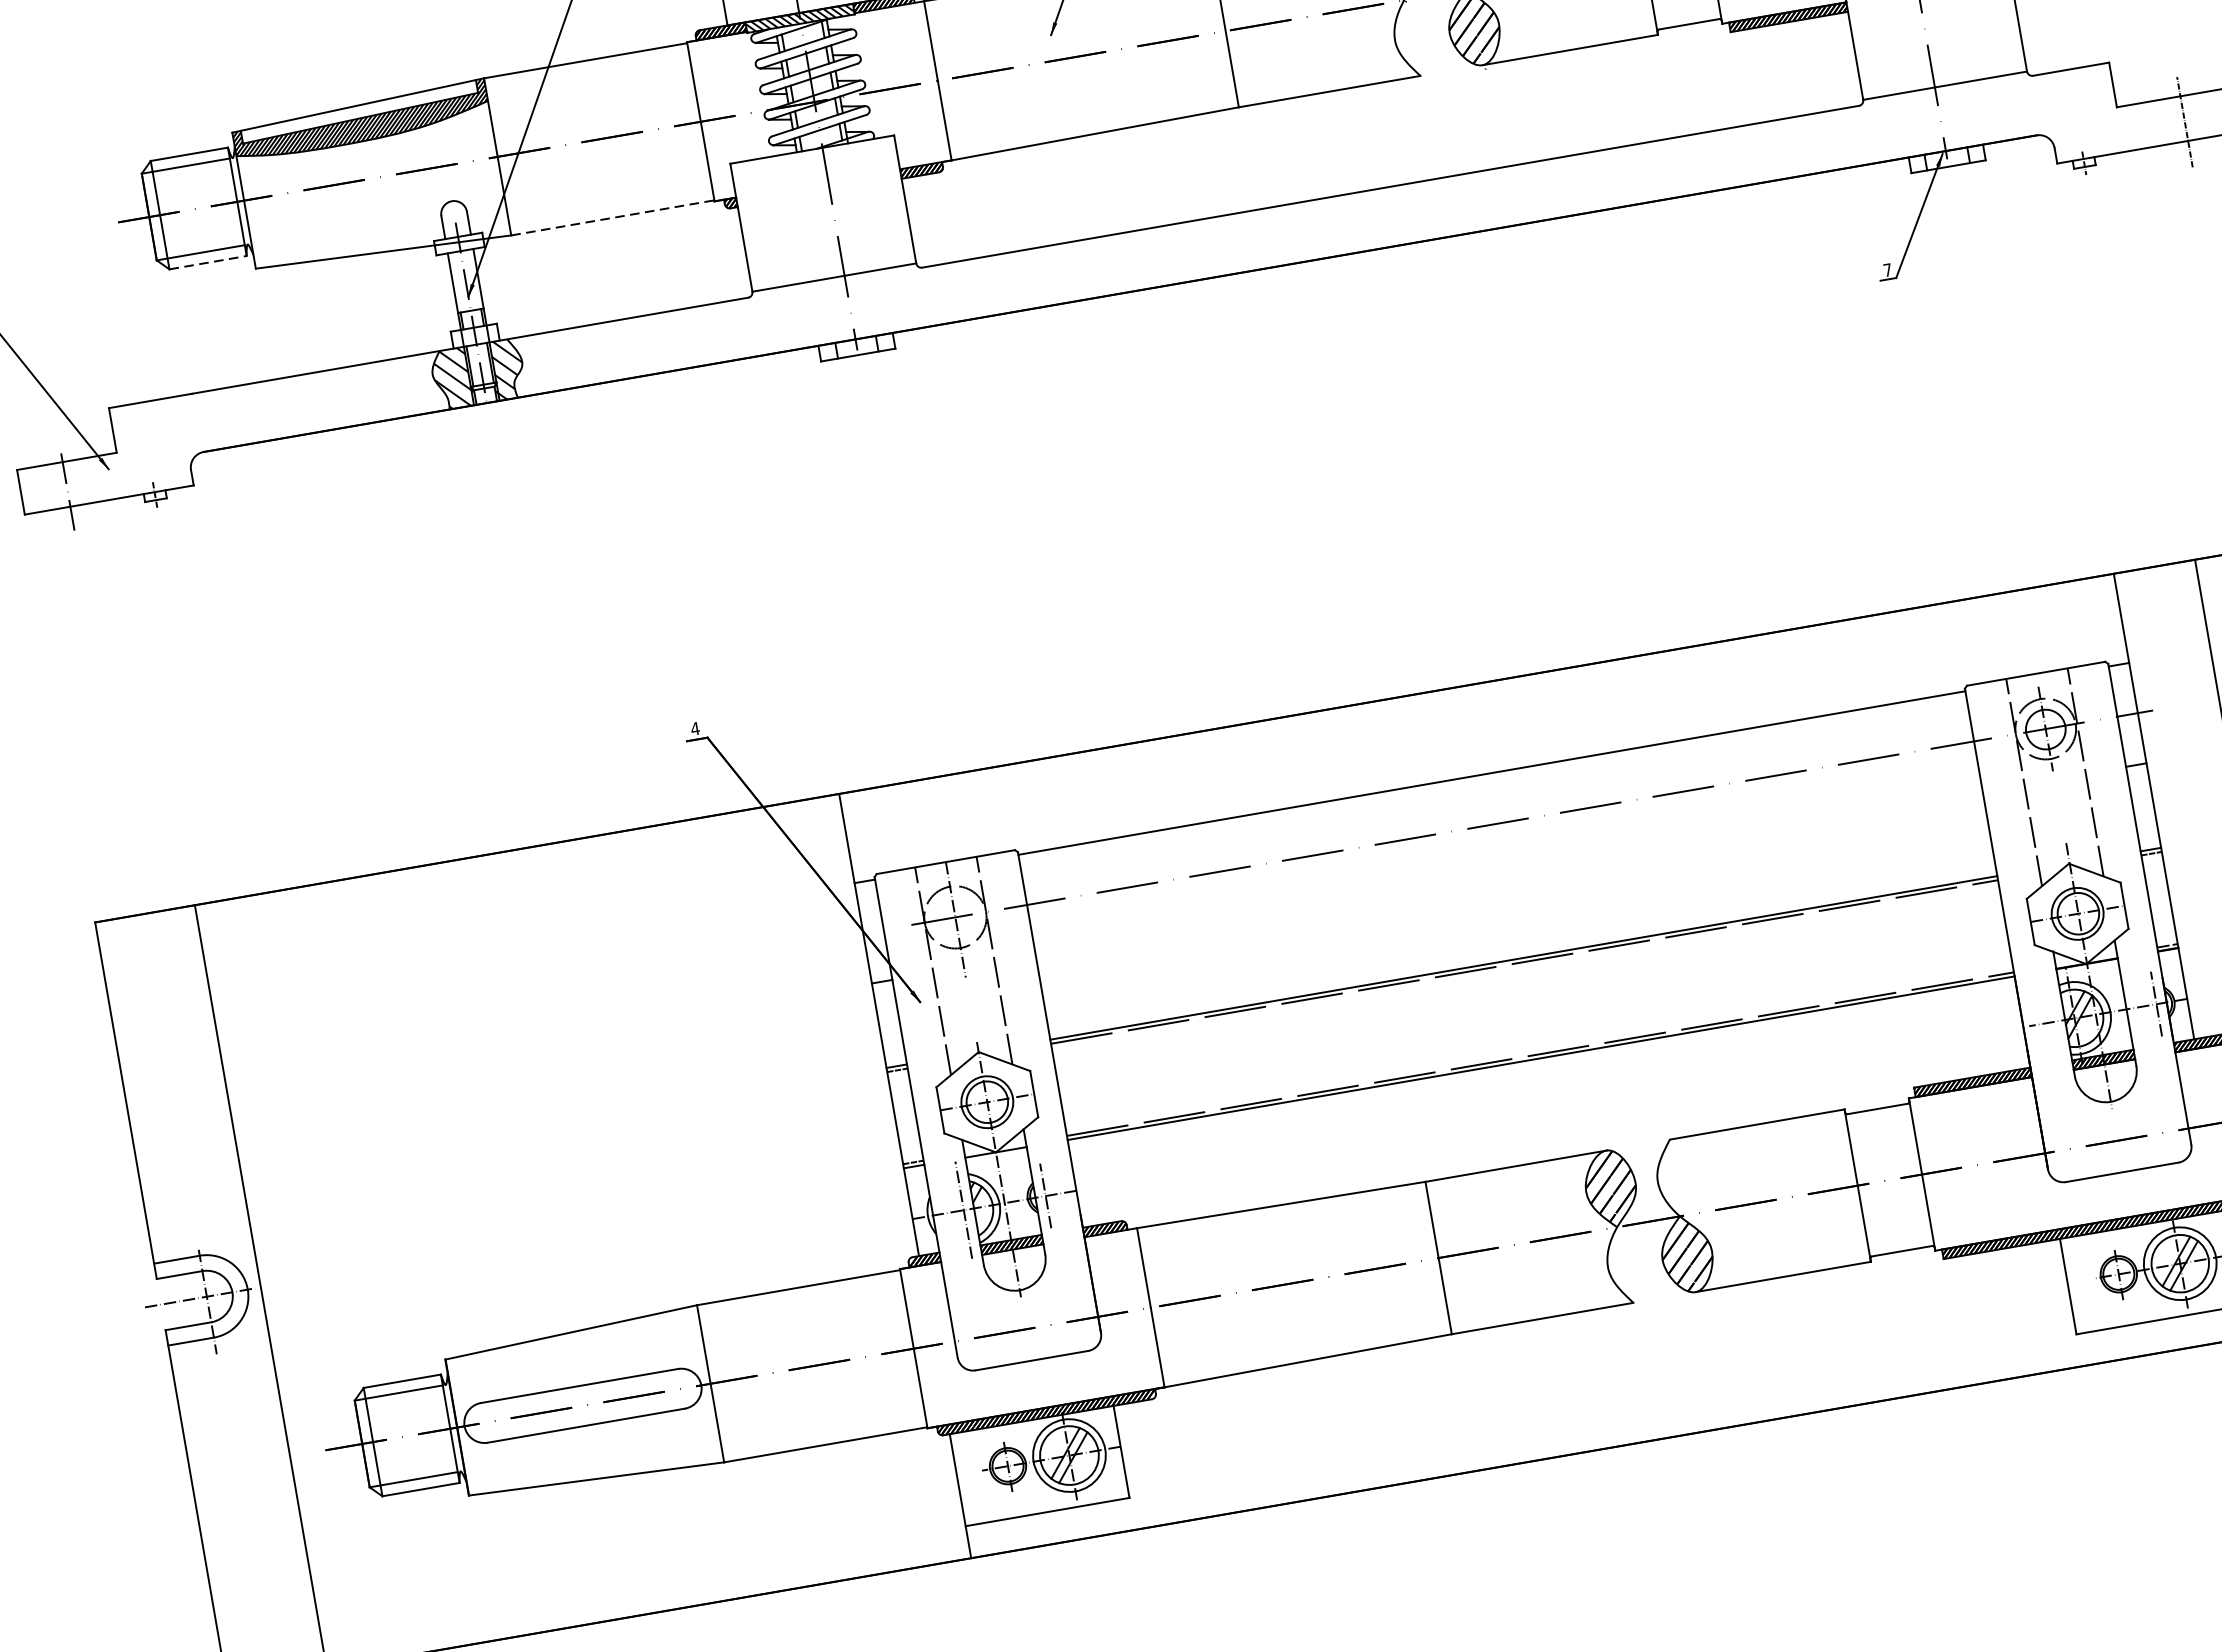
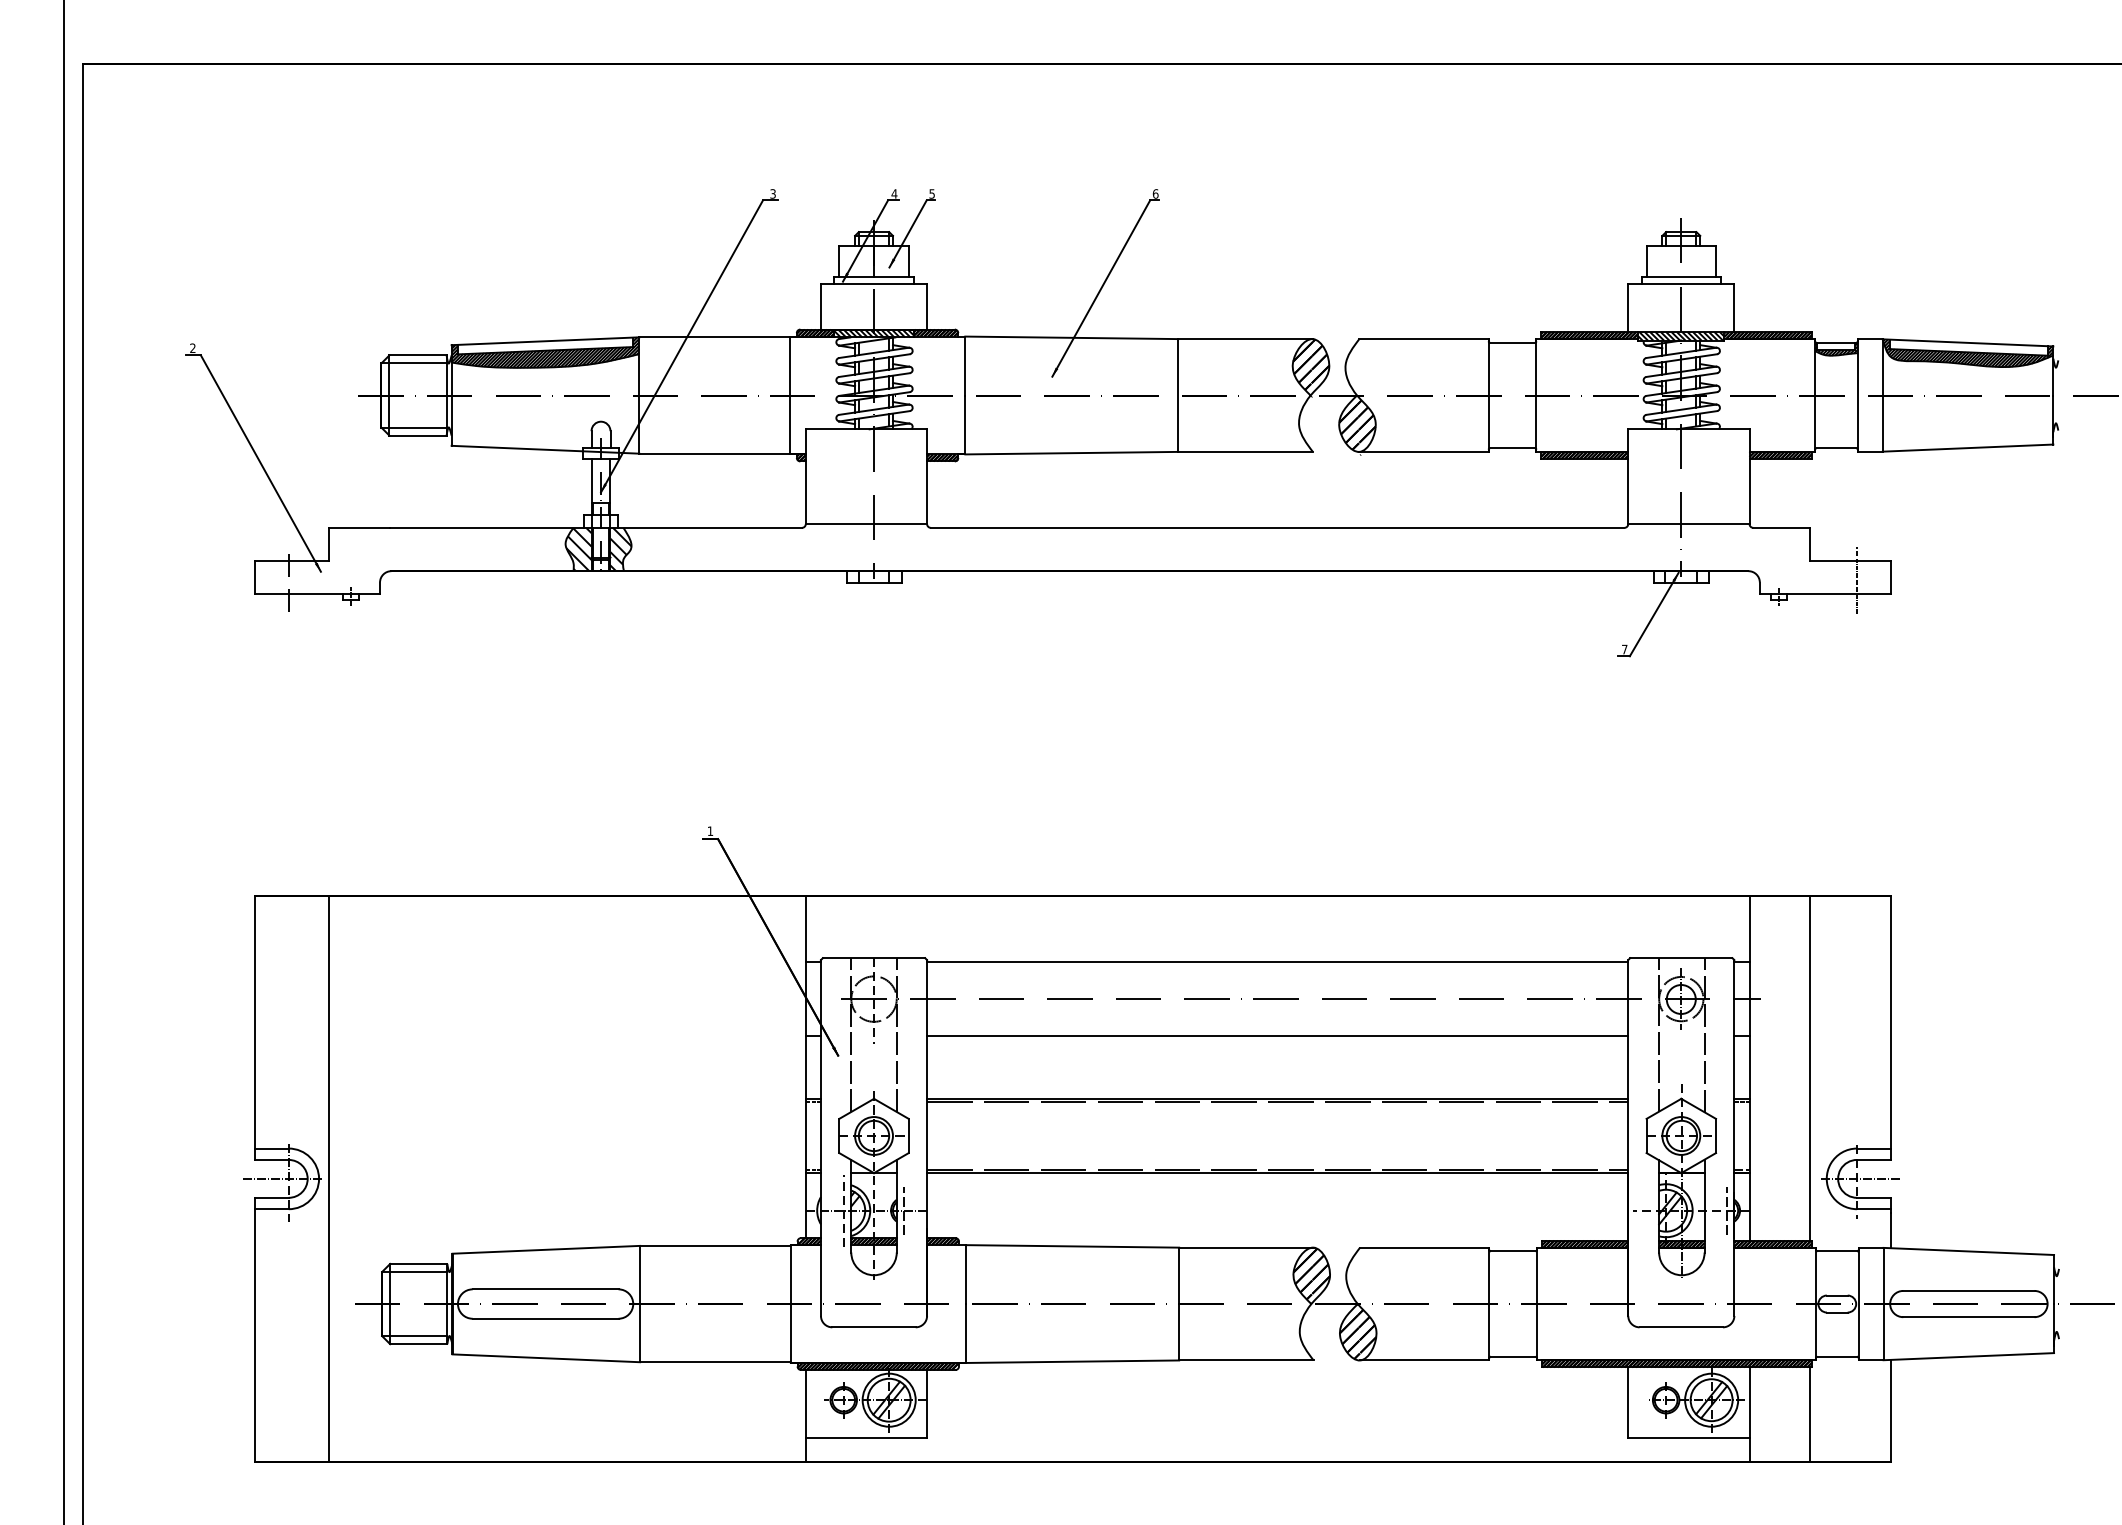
line: (612, 217) -> (714, 453), dashed -> solid
line: (208, 262) -> (418, 435), dashed -> solid
text: (695, 727) -> (710, 830), 4 -> 1
line: (1509, 873) -> (1277, 1036), added

